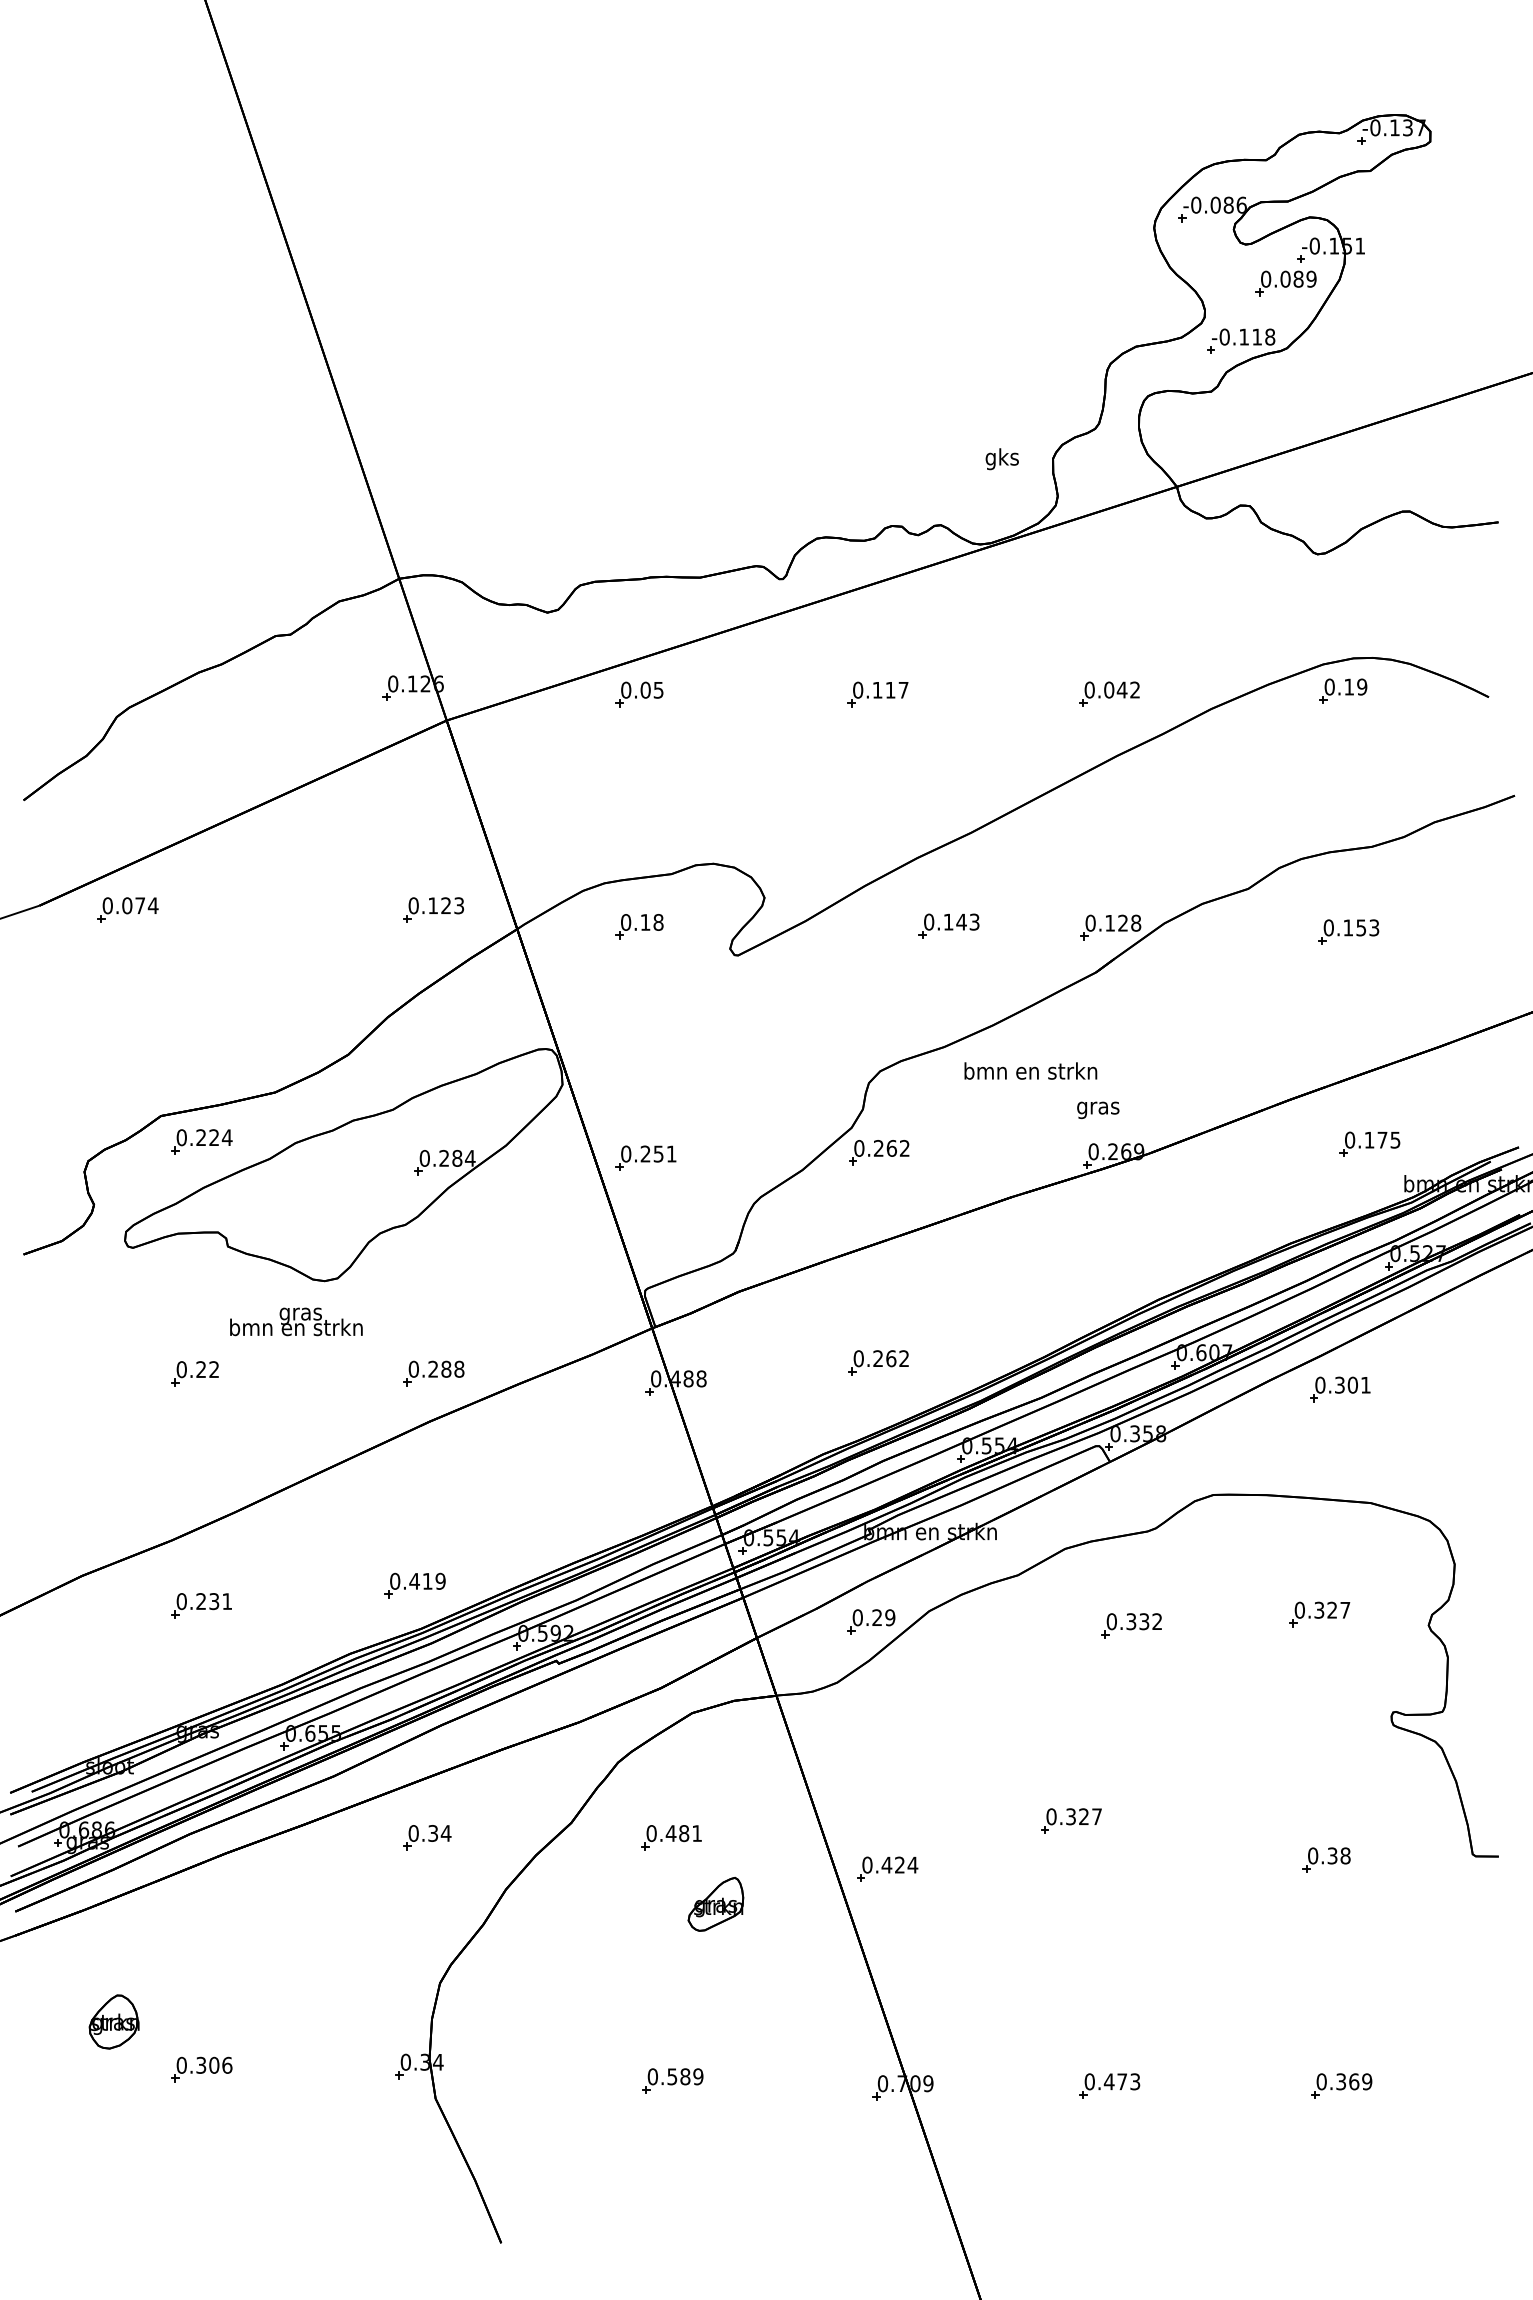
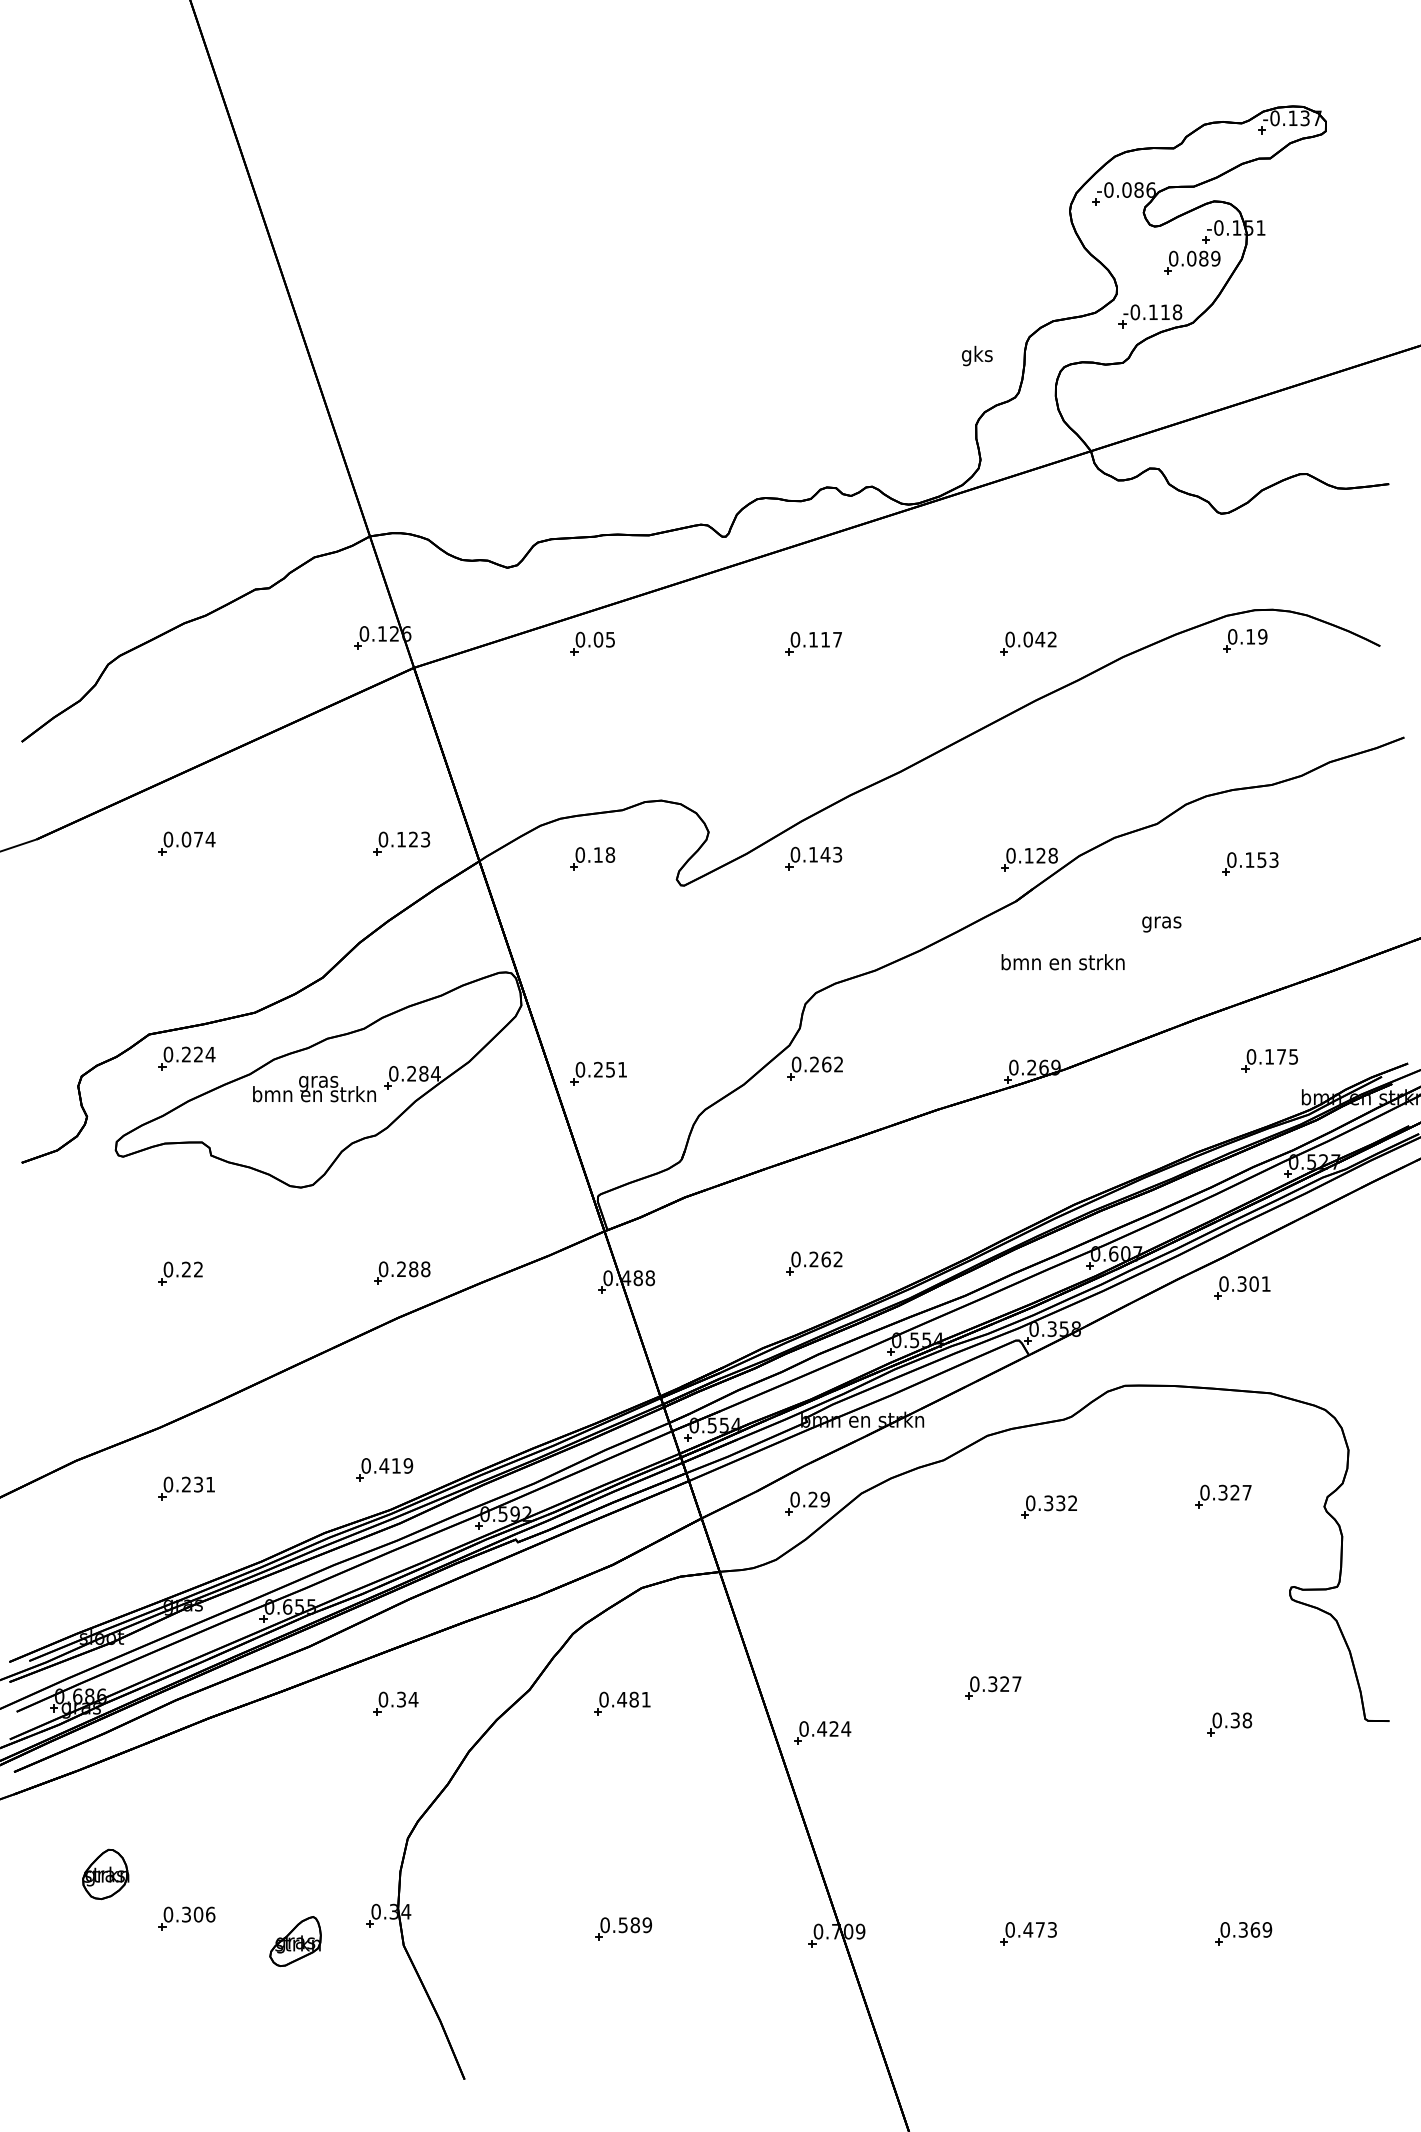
text: (1001, 459) -> (976, 356), moved
part: (127, 909) -> (186, 843), moved
part: (948, 925) -> (813, 857), moved
text: (1030, 1070) -> (1062, 961), moved
text: (1098, 1109) -> (1161, 923), moved
text: (296, 1321) -> (314, 1088), moved
part: (715, 1904) -> (295, 1941), moved

